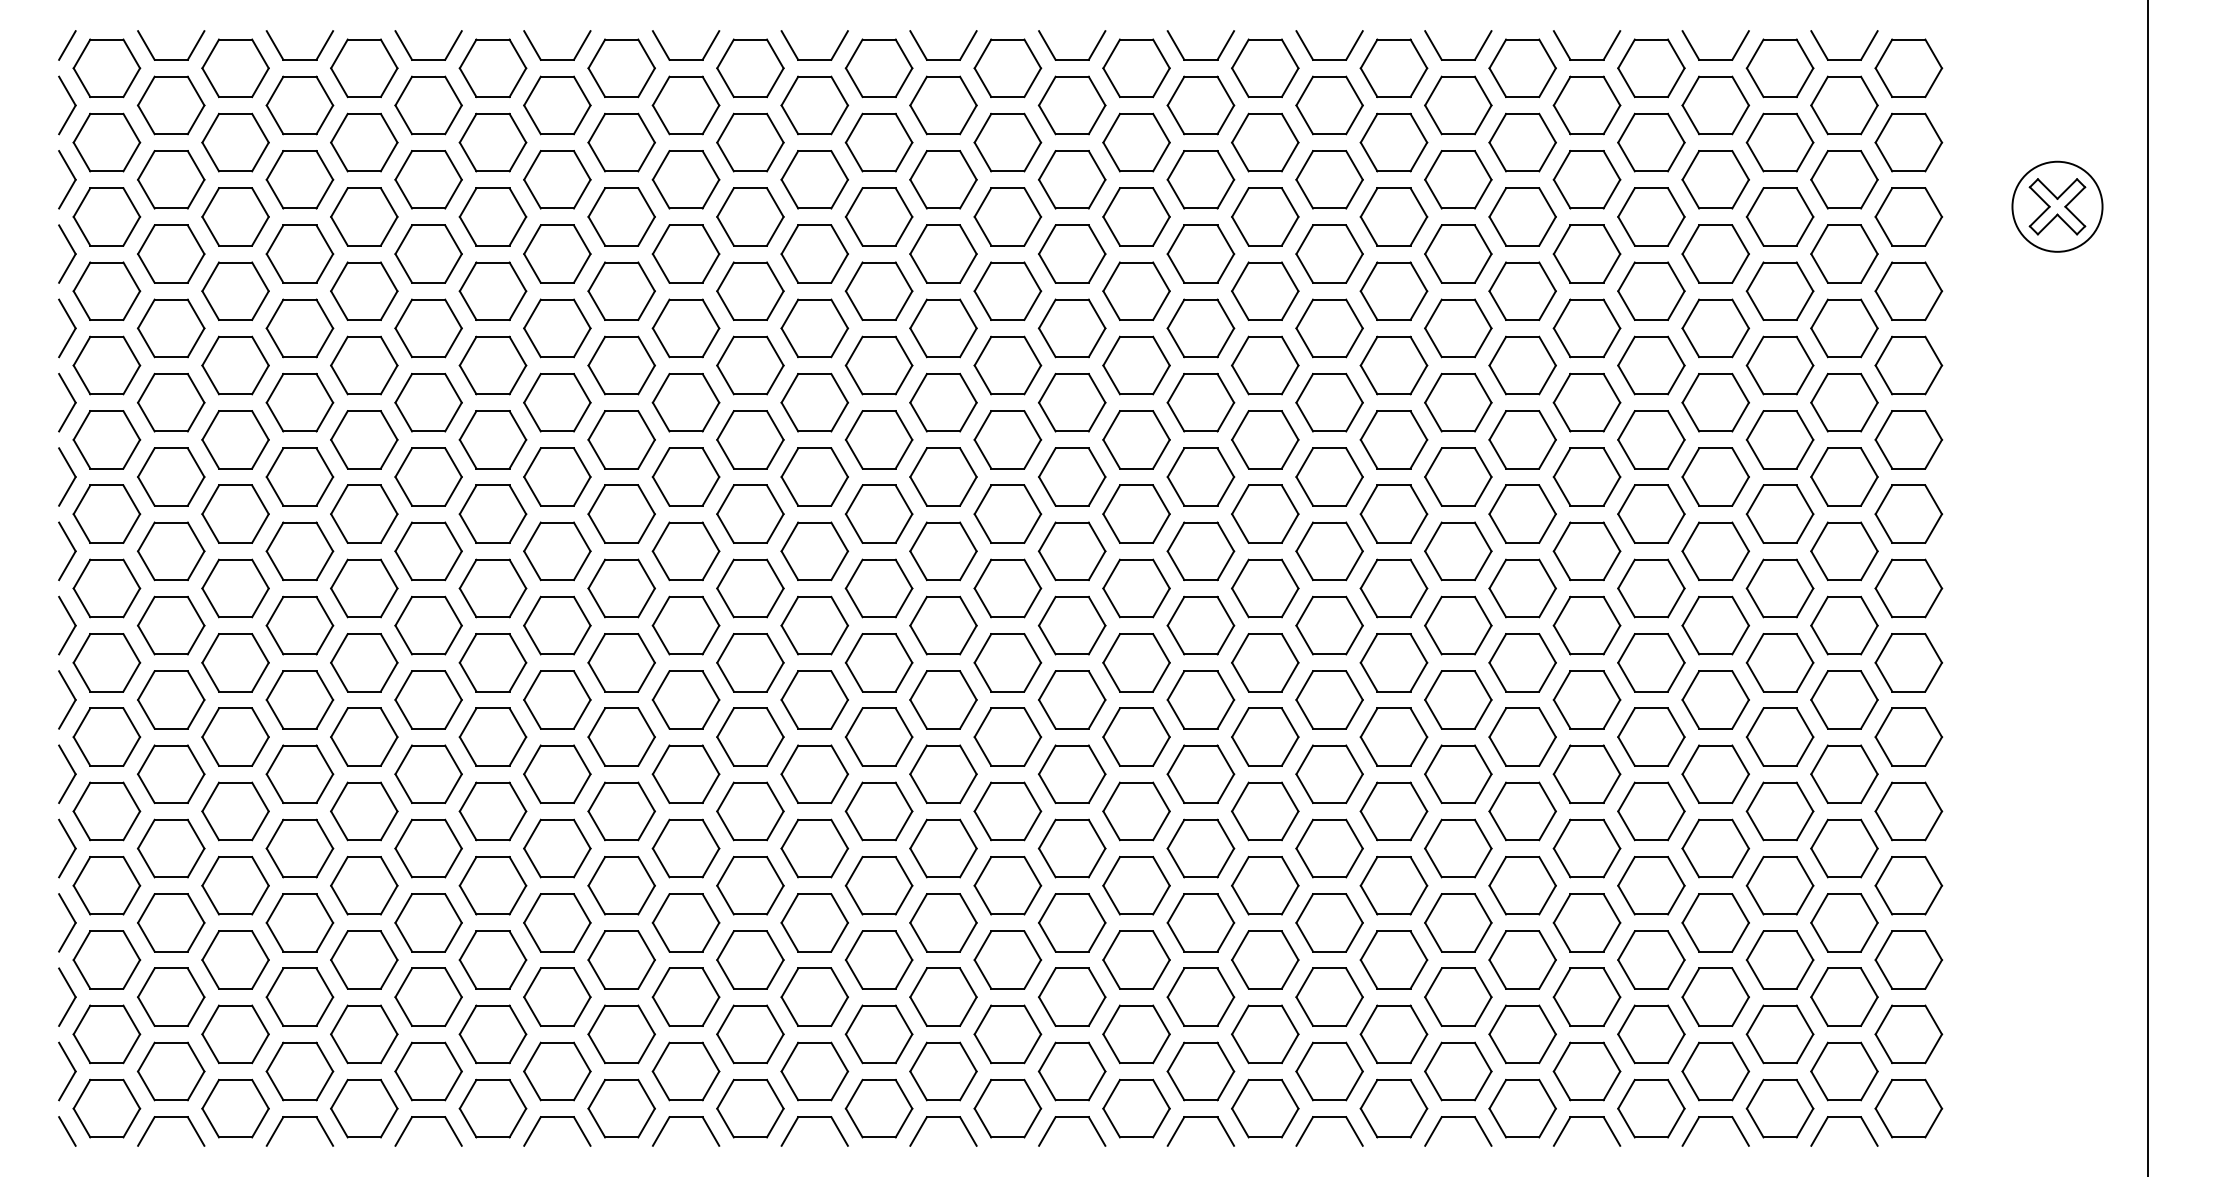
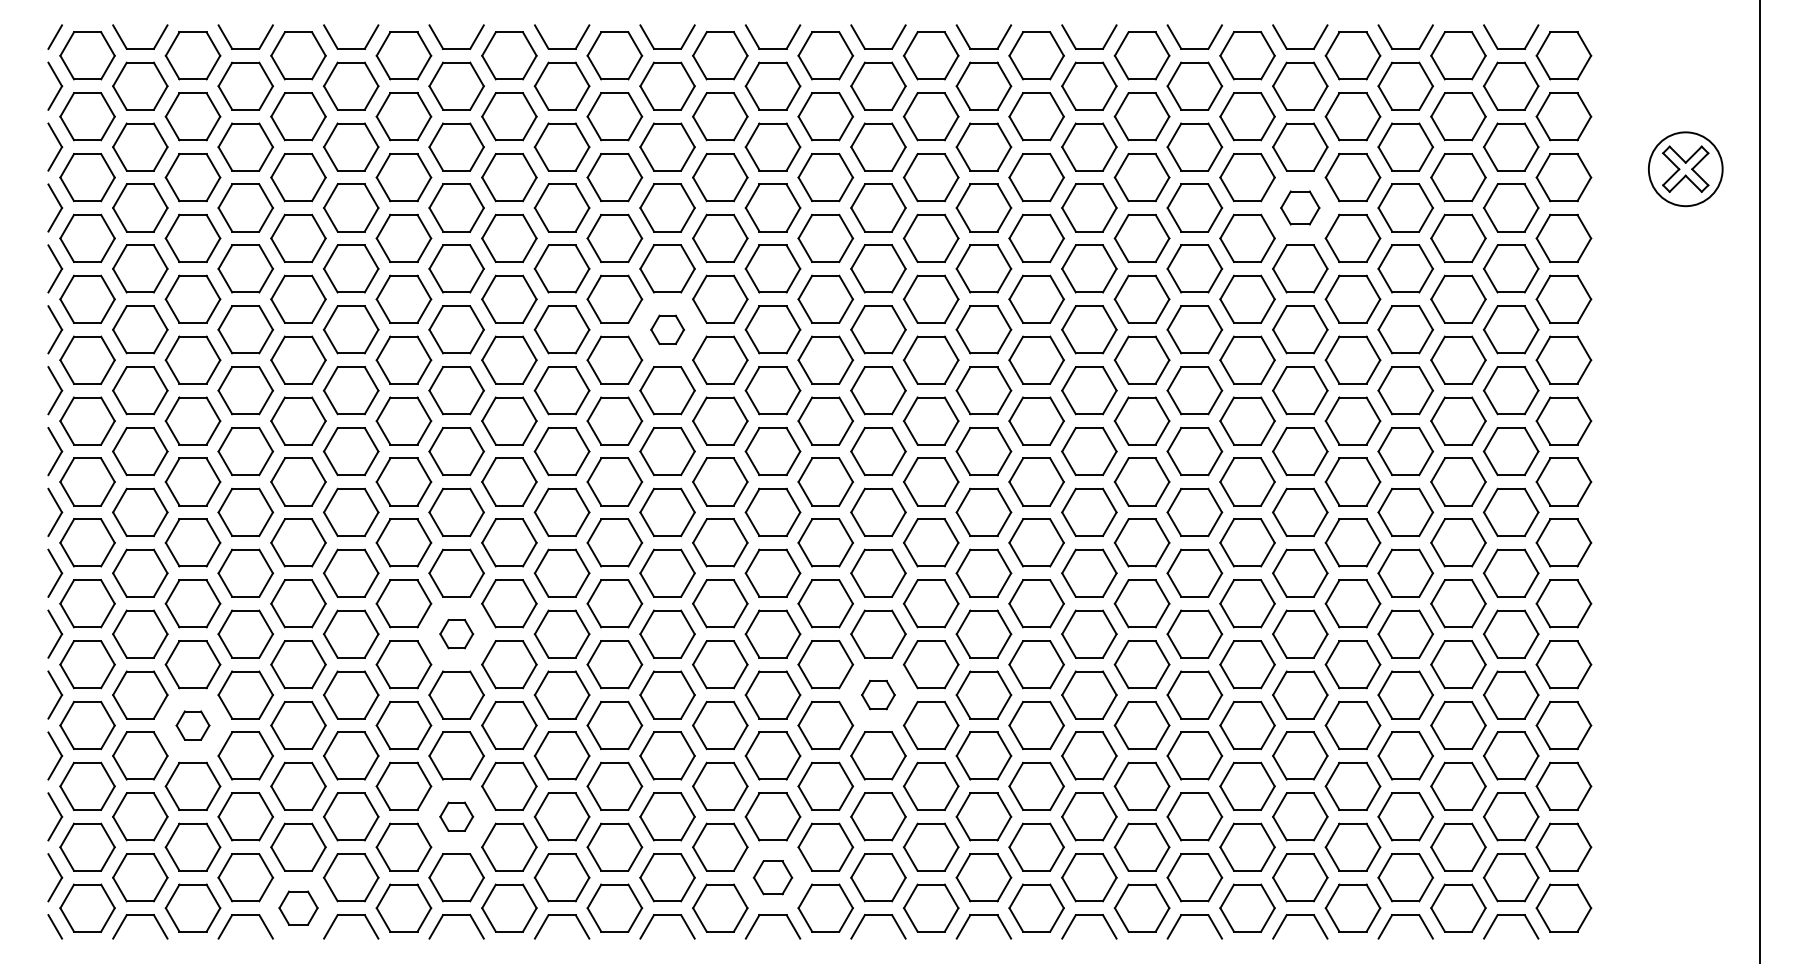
part: (1586, 253) -> (1299, 207), size x0.7
part: (814, 402) -> (667, 329), size x0.6
part: (557, 773) -> (456, 633), size x0.6
part: (1071, 848) -> (877, 695), size x0.6
part: (235, 885) -> (192, 725), size x0.6
part: (557, 996) -> (456, 816), size x0.6
part: (943, 1071) -> (773, 877), size x0.7
part: (364, 1108) -> (298, 908), size x0.7

